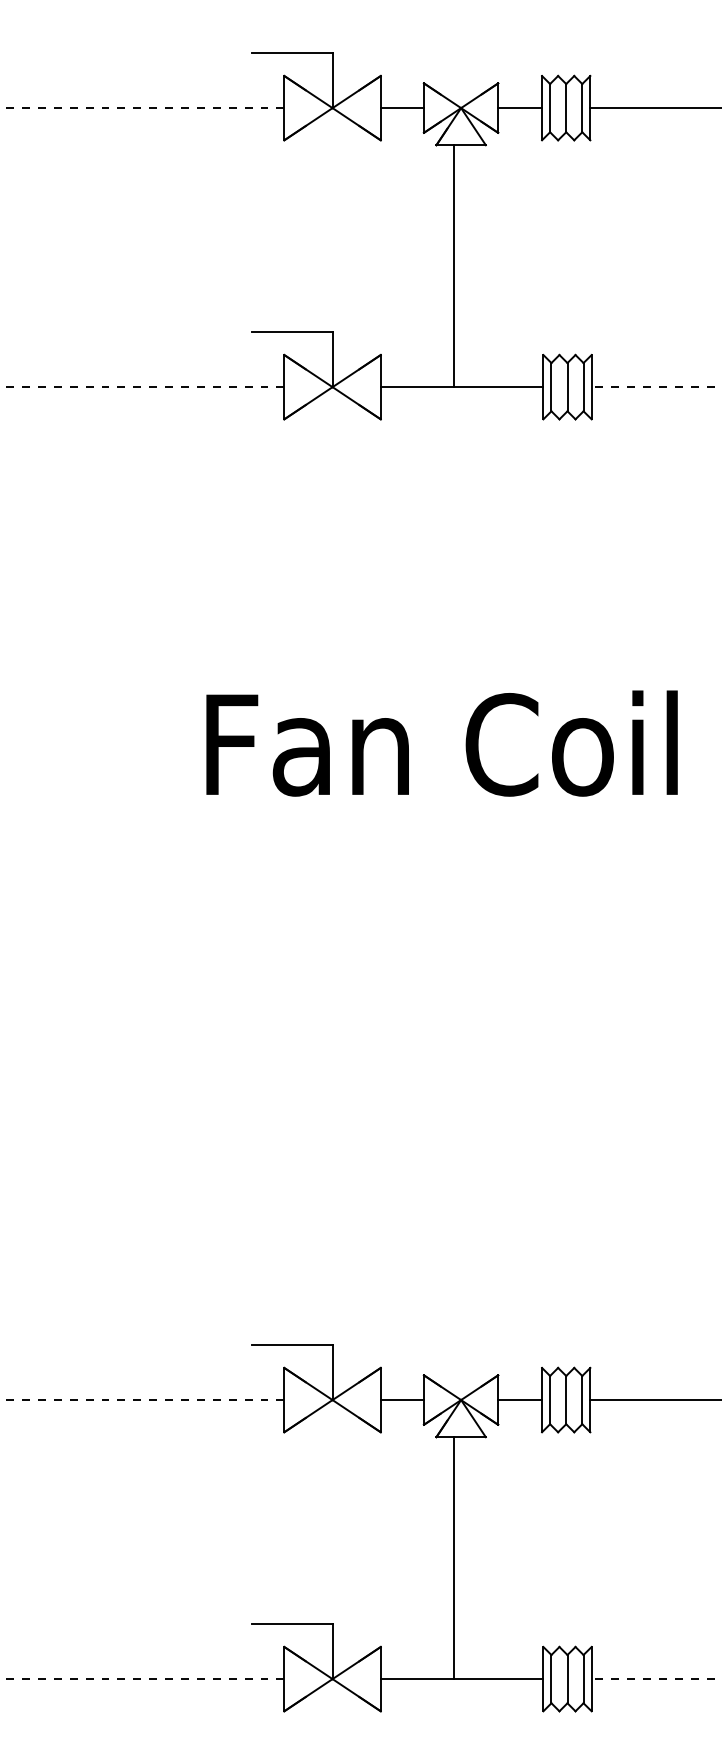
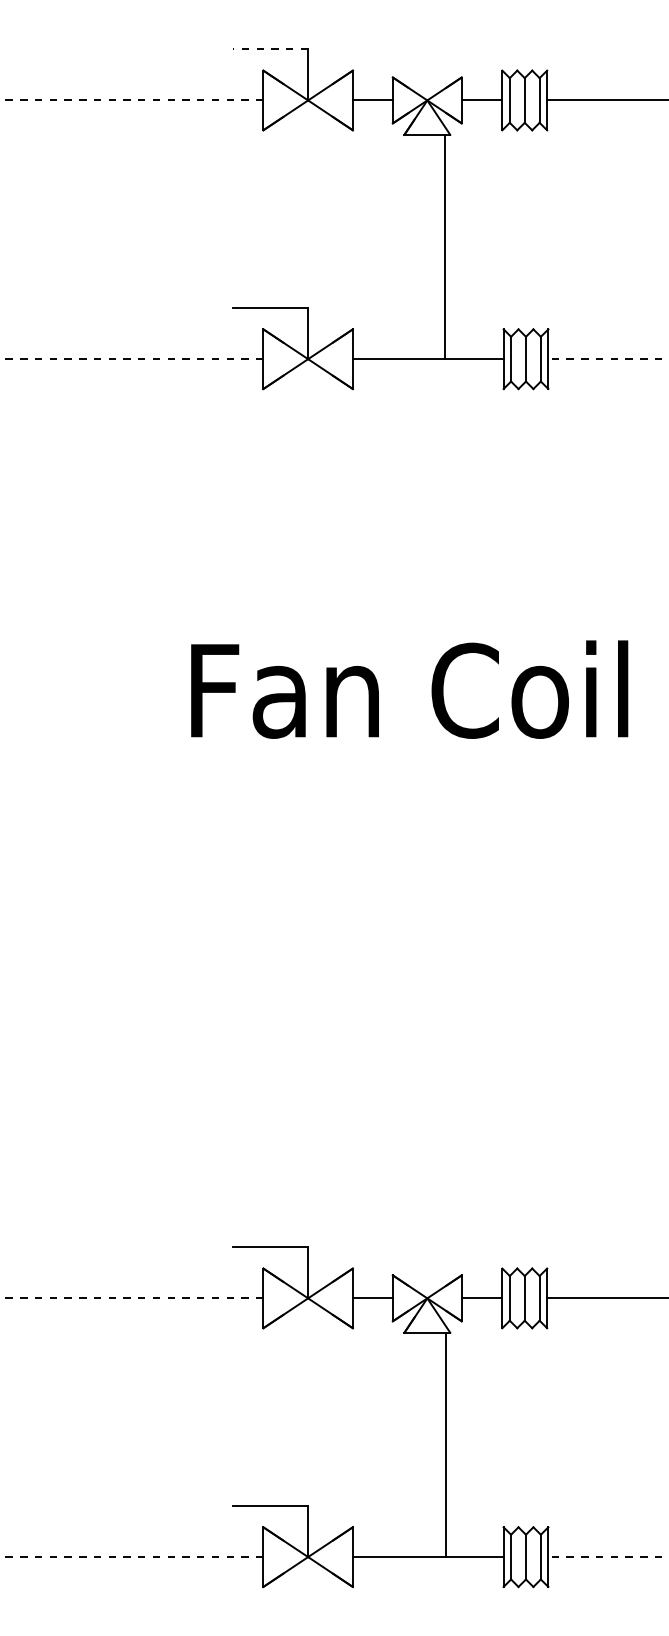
line: (291, 53) -> (270, 49), solid -> dashed
line: (453, 265) -> (444, 246), moved
line: (453, 1557) -> (445, 1444), moved

